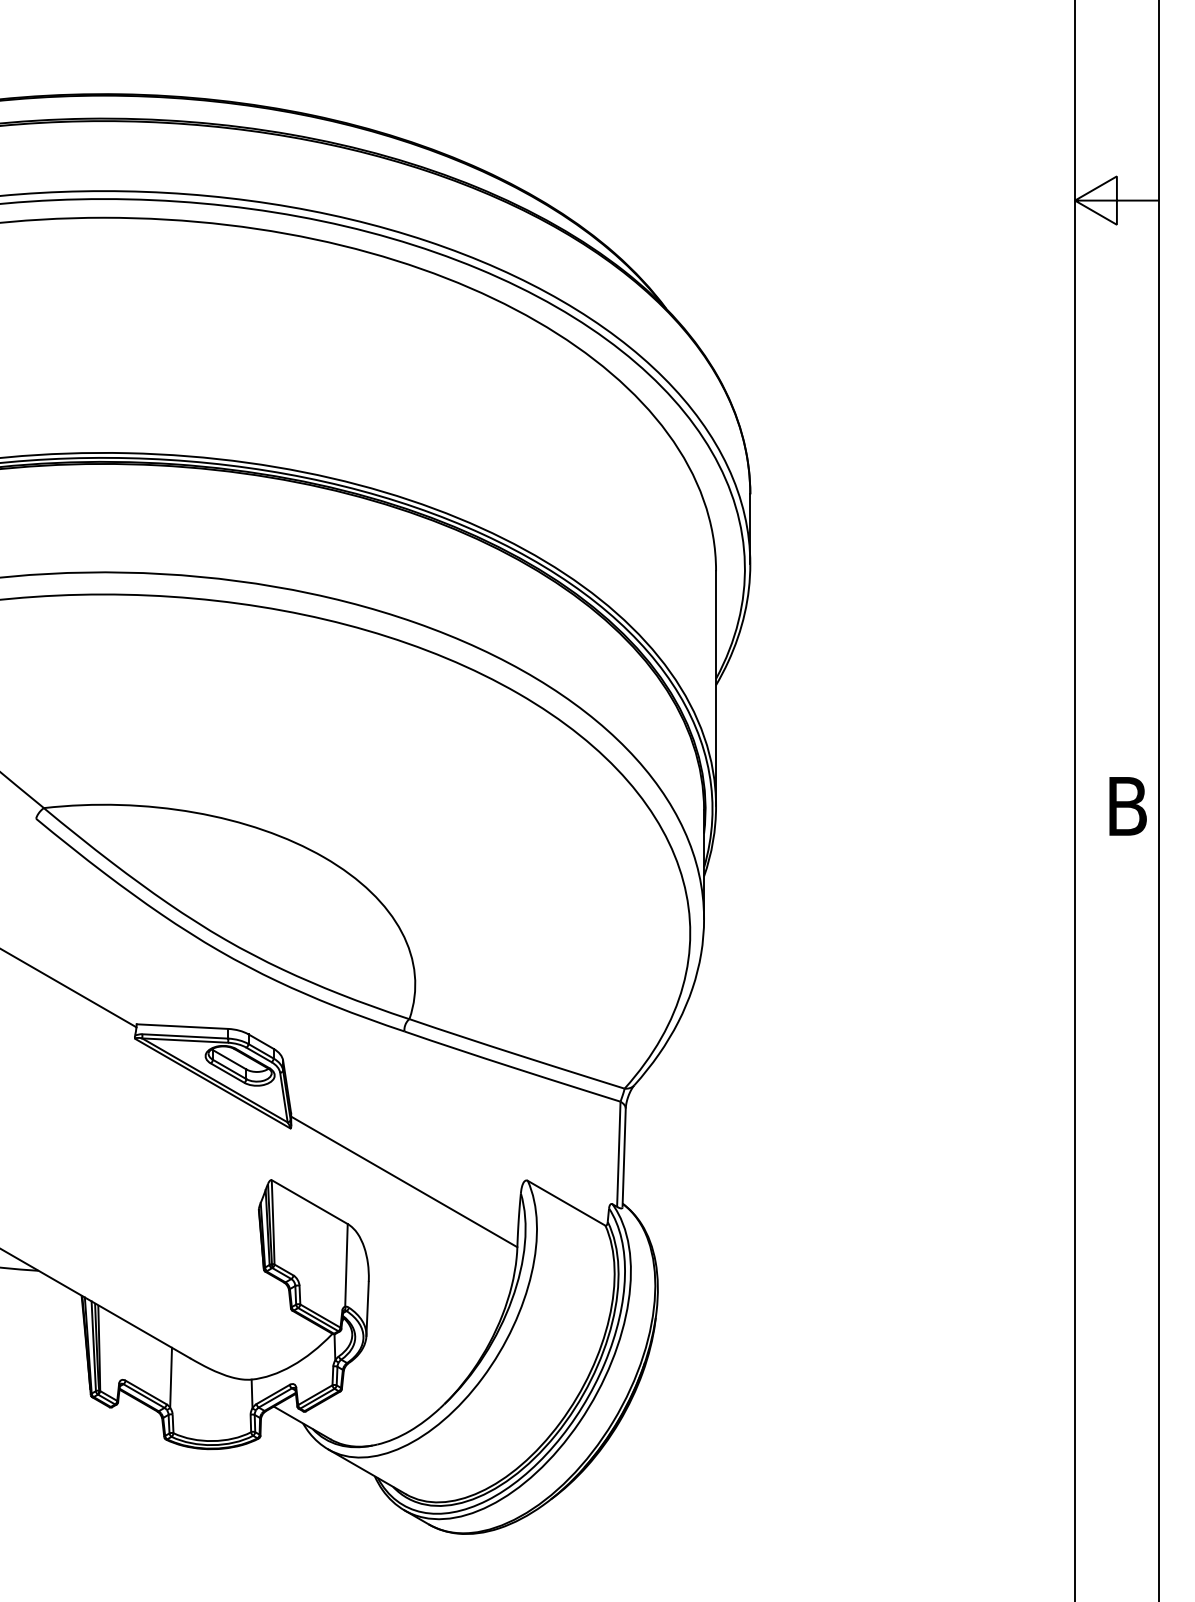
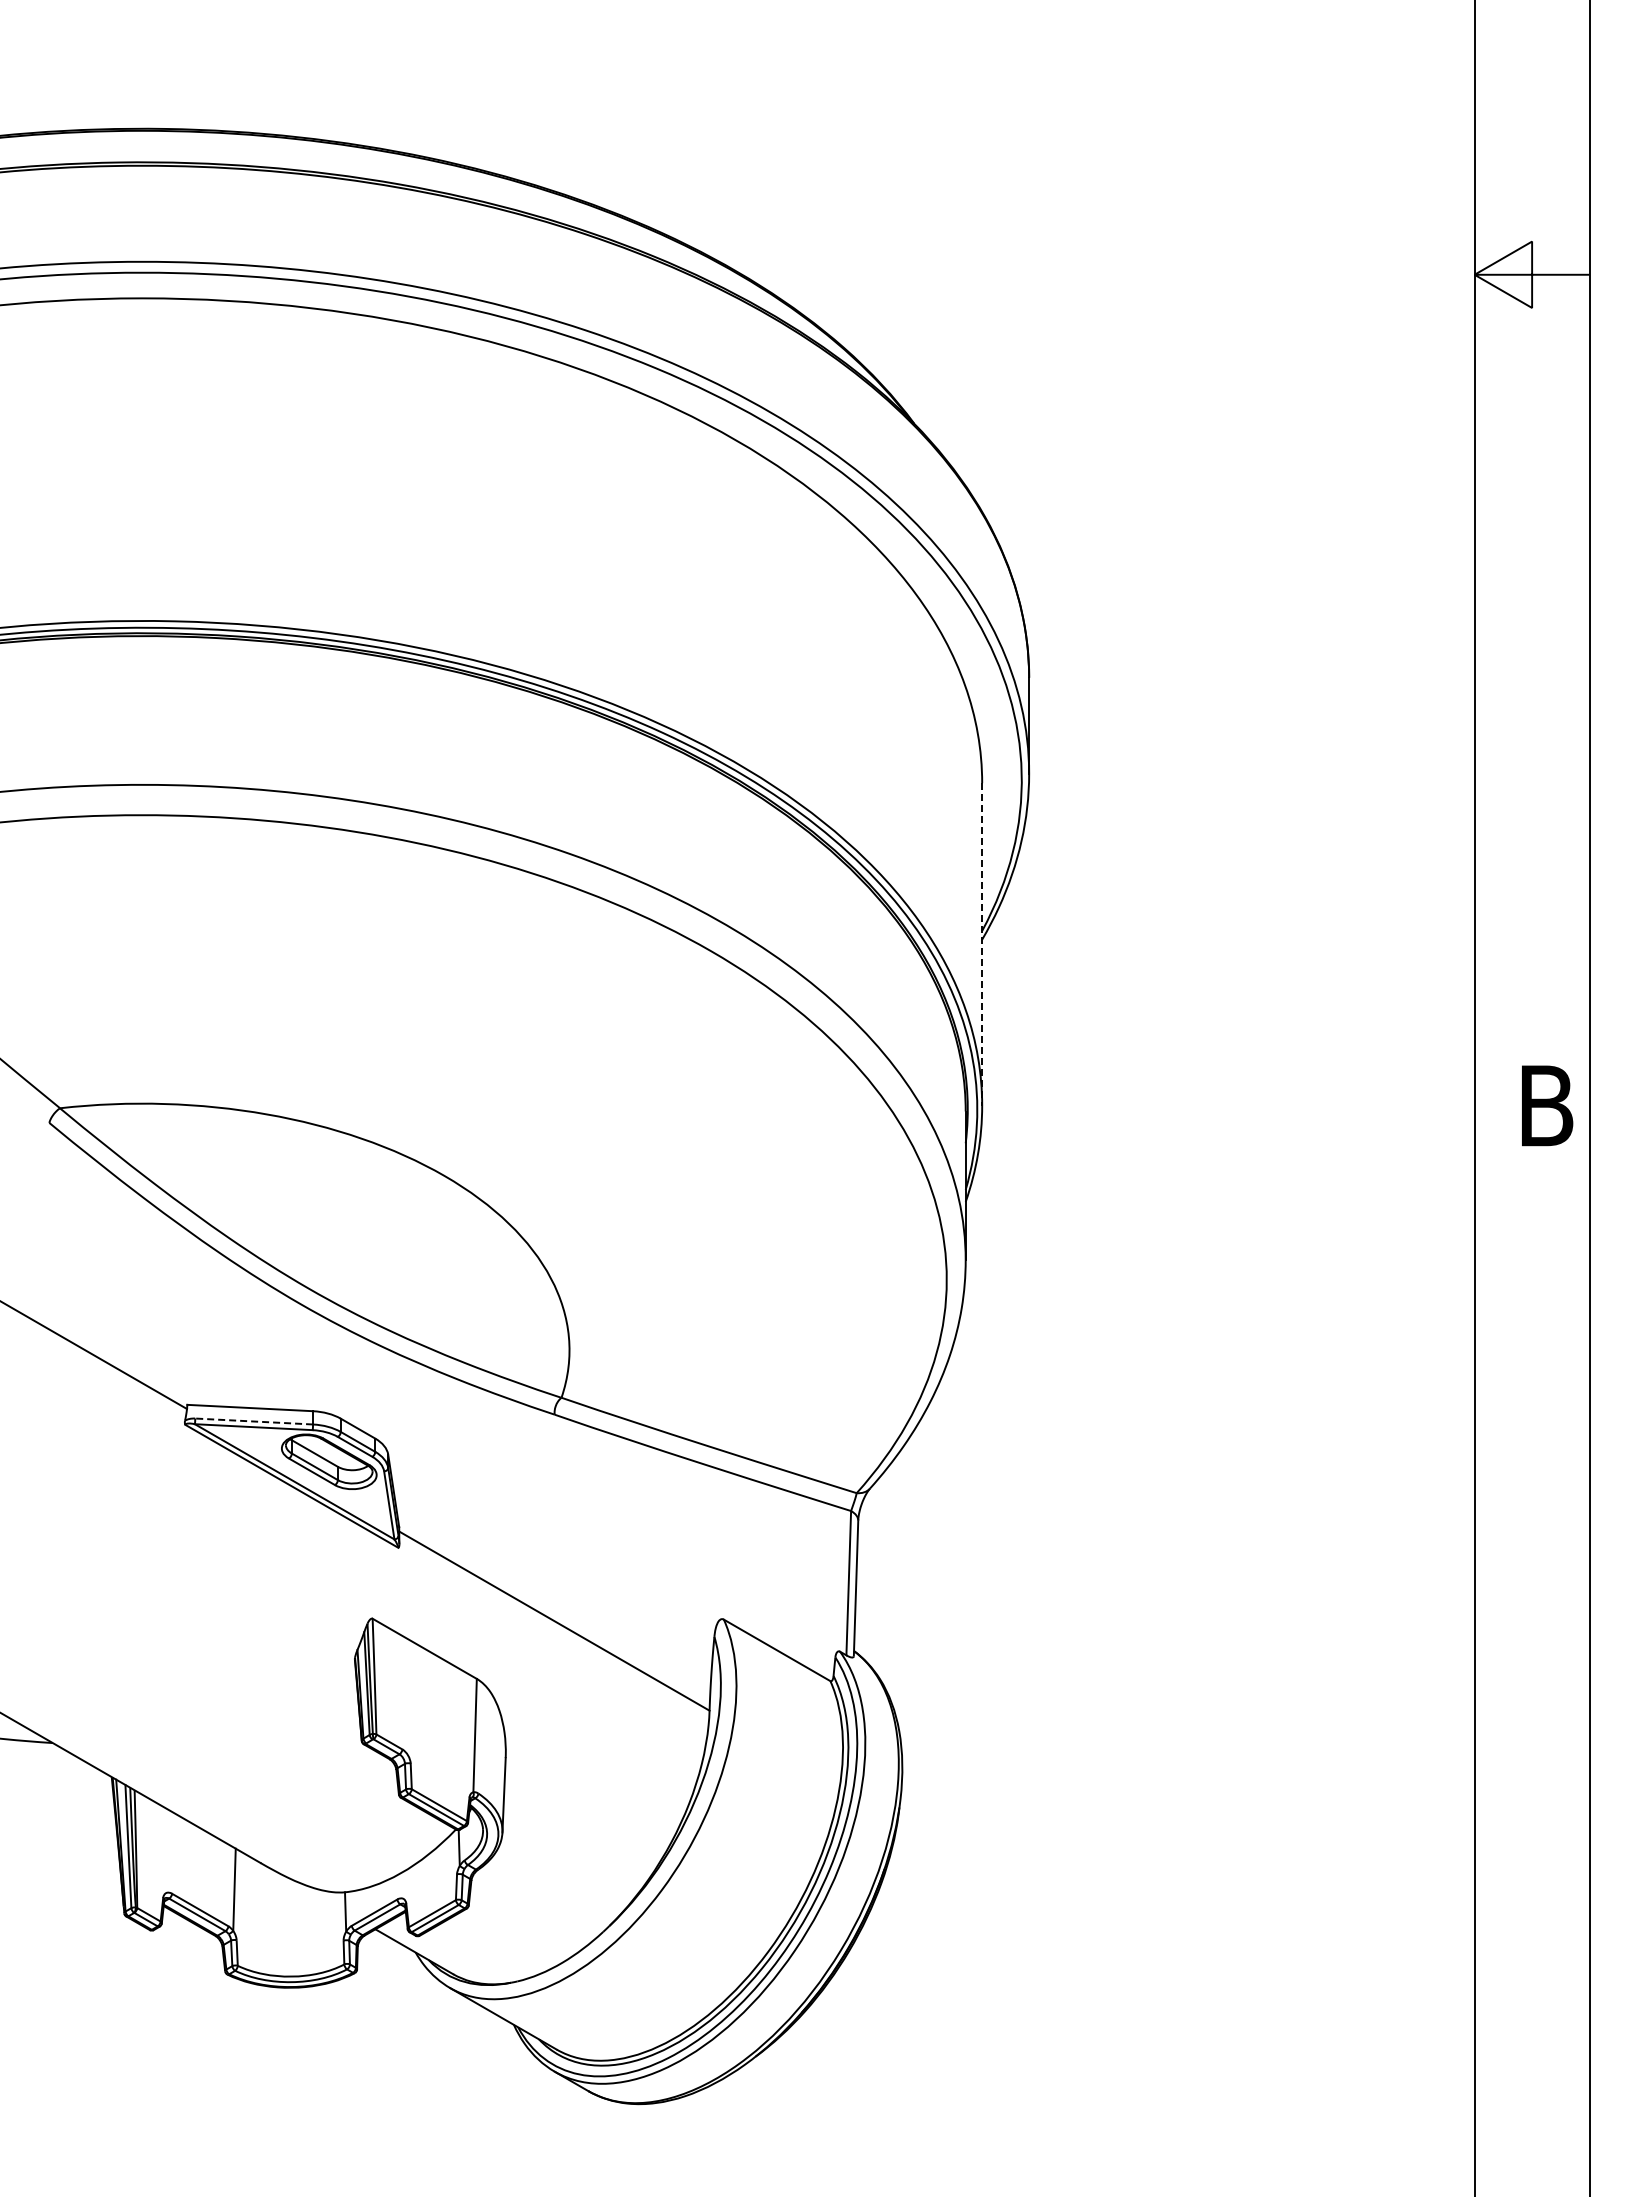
line: (716, 689) -> (982, 945), solid -> dashed
line: (185, 1036) -> (254, 1421), solid -> dashed

